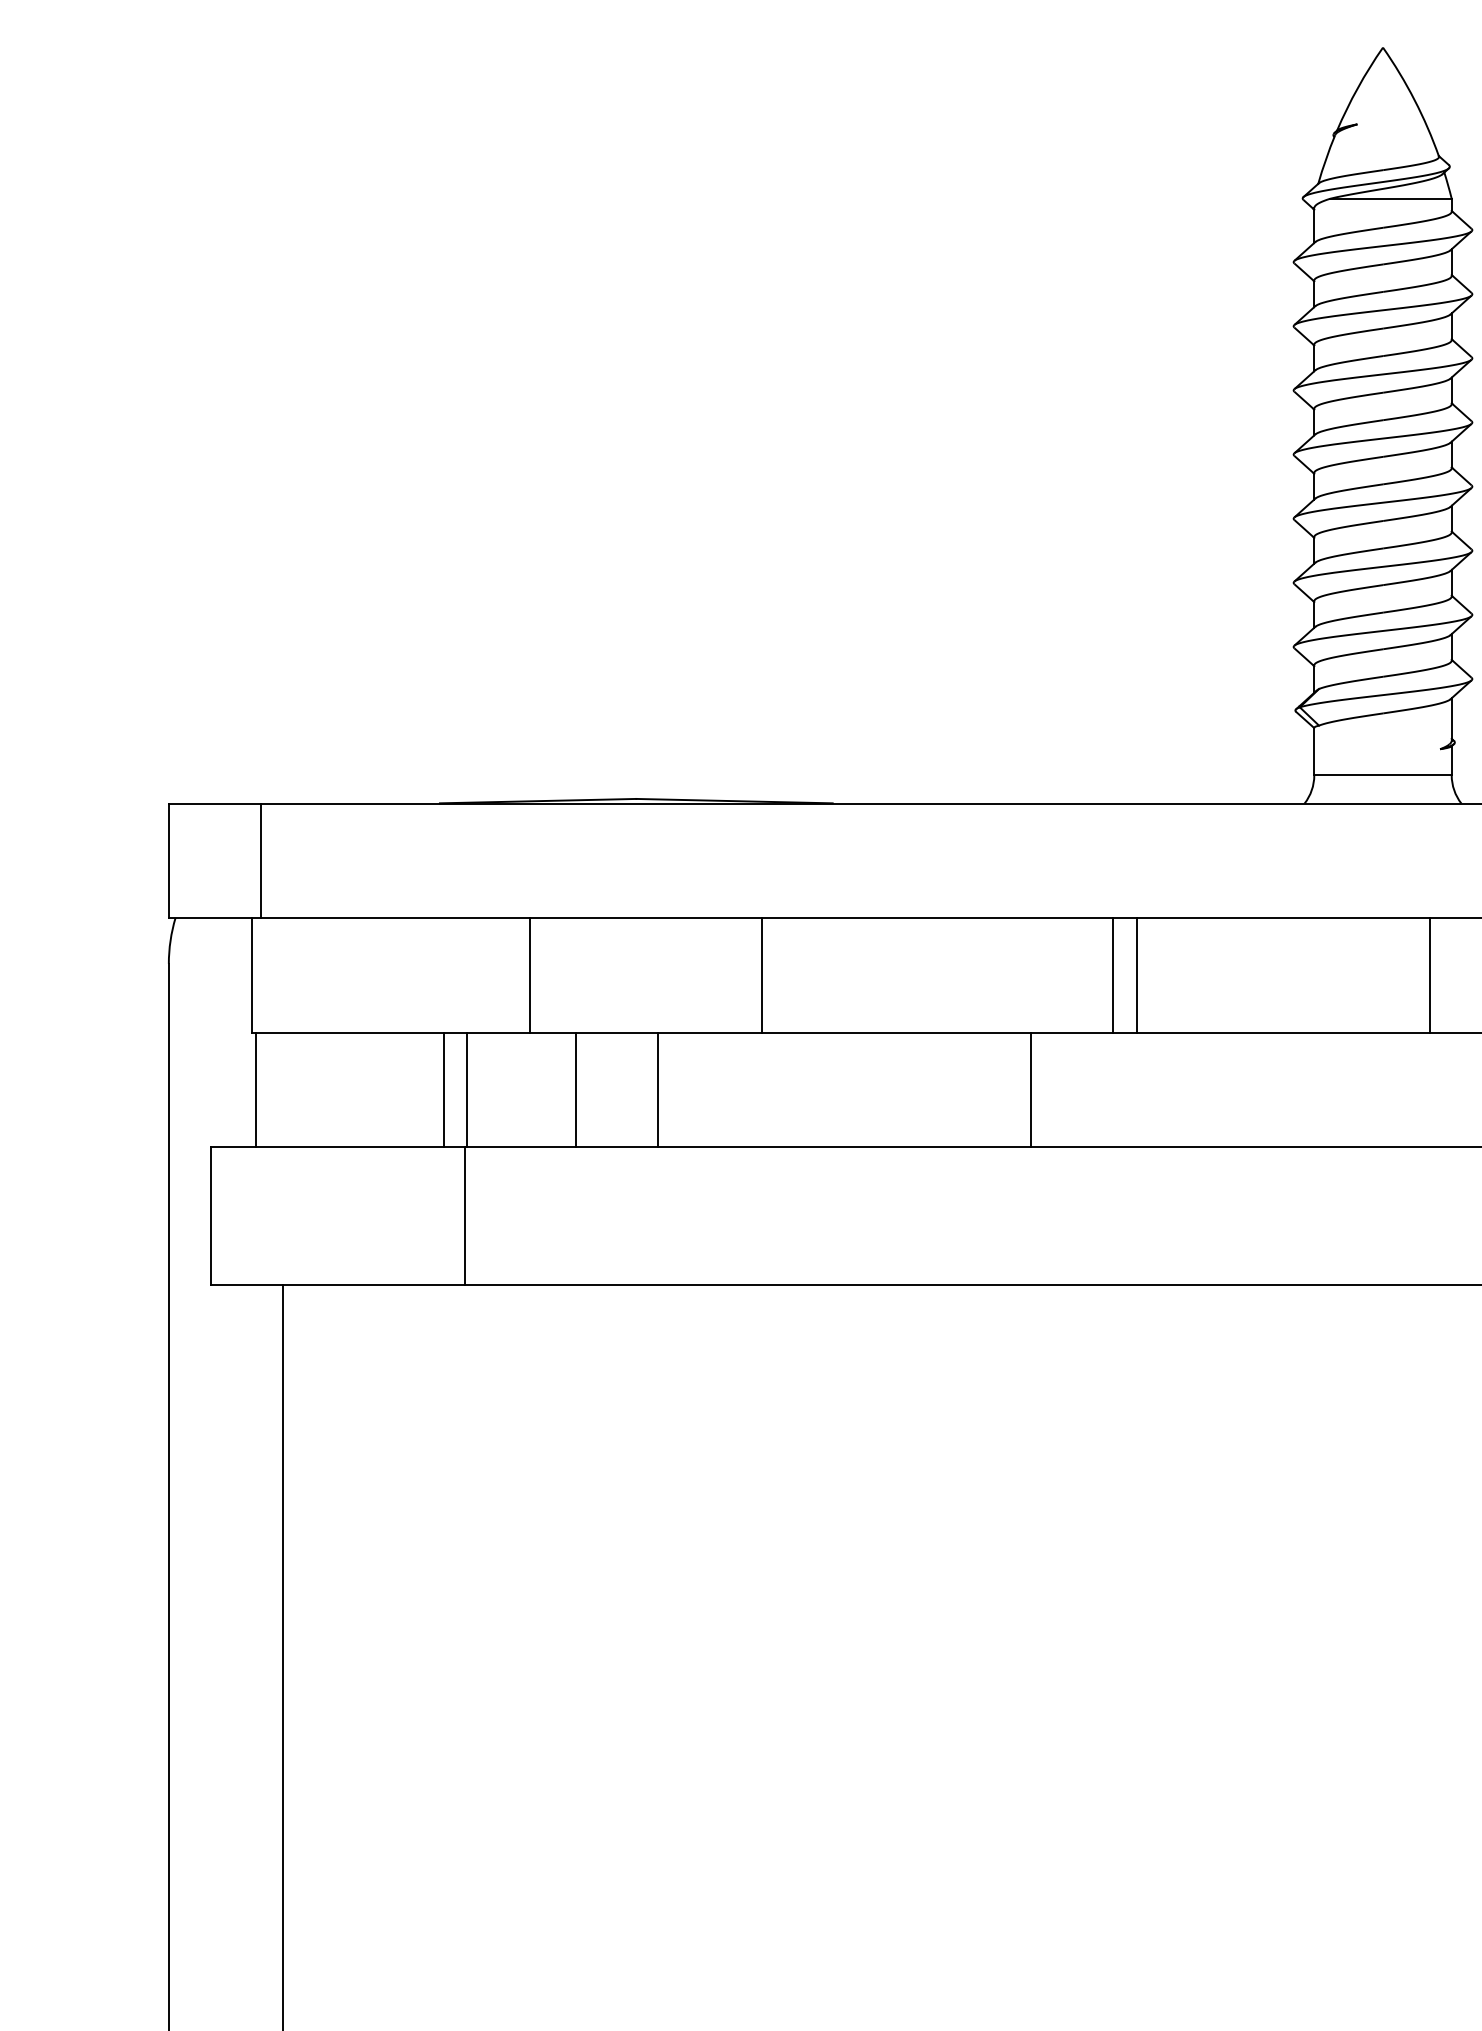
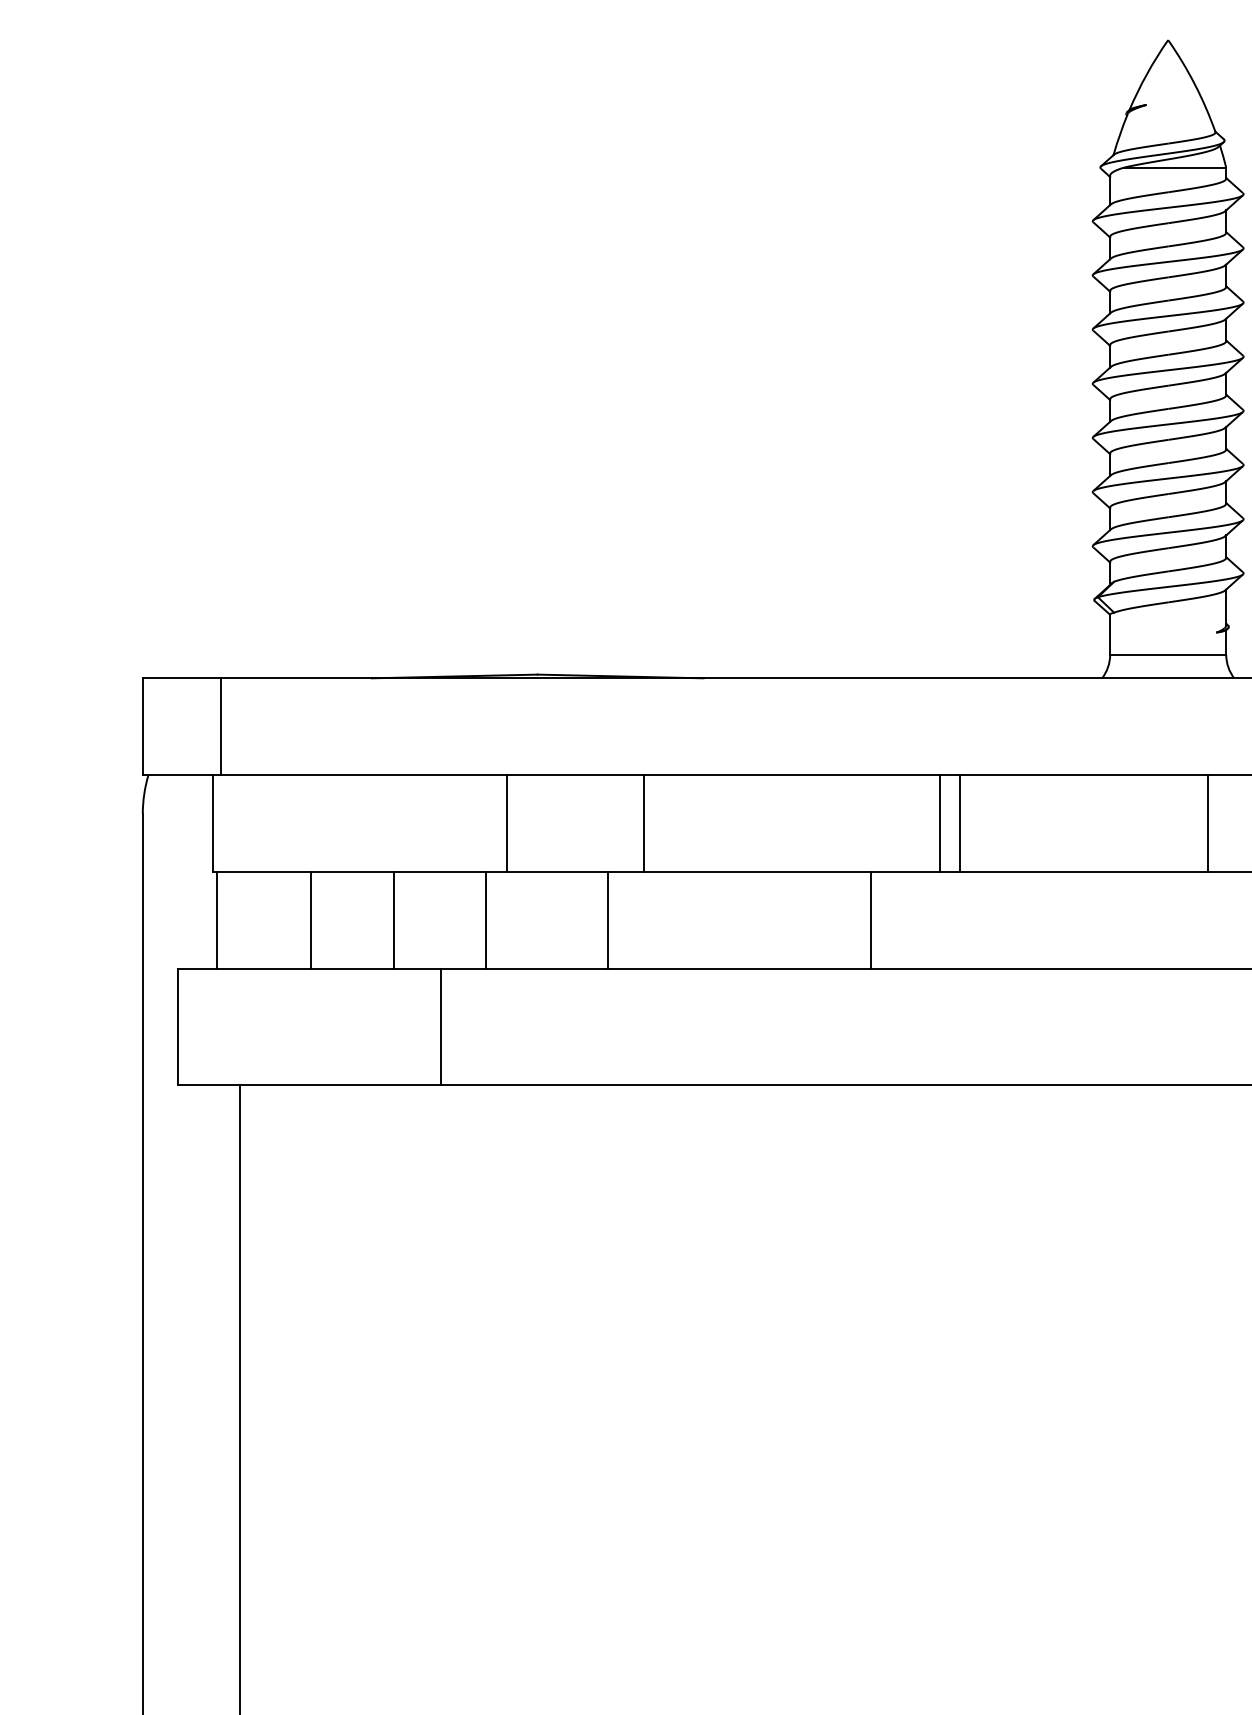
line: (529, 975) -> (506, 823), moved
line: (443, 1088) -> (310, 919), moved
line: (657, 1088) -> (607, 919), moved
line: (465, 1215) -> (441, 1026), moved

